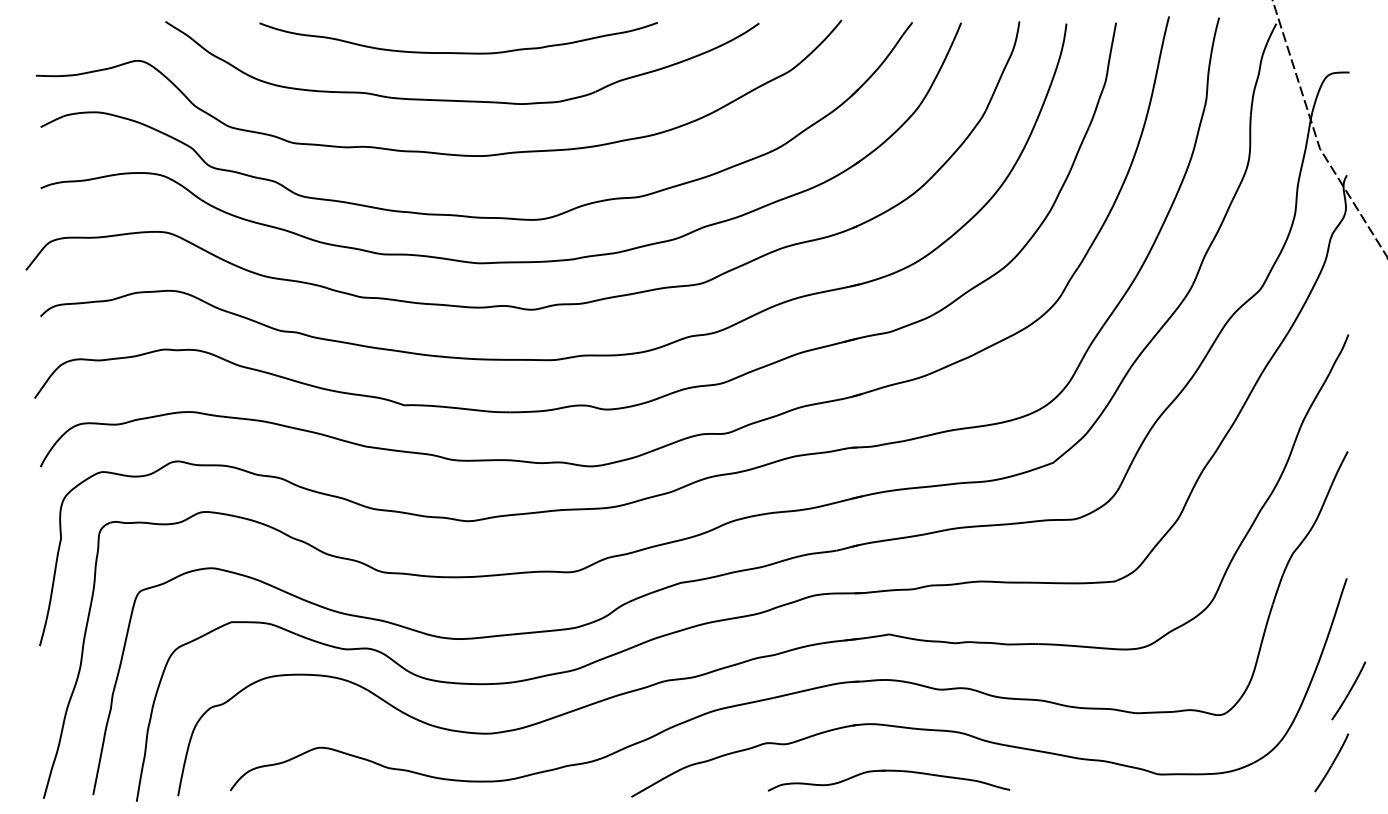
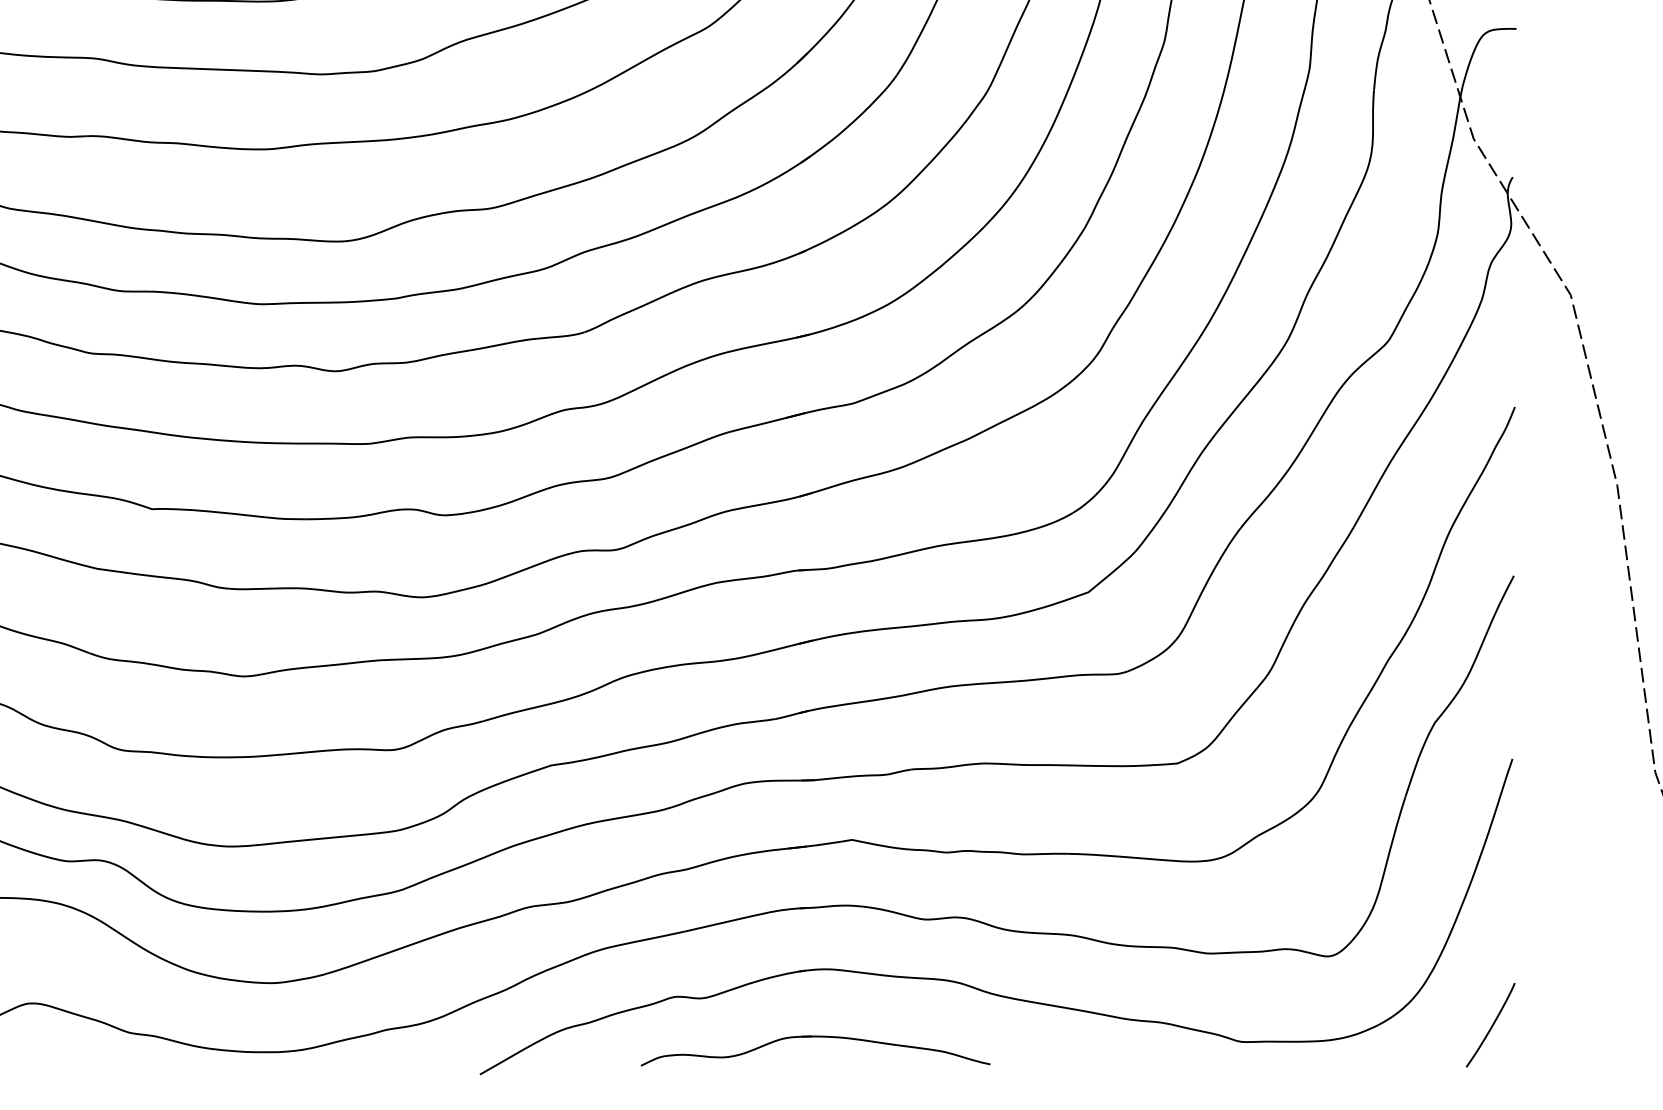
part: (1348, 690) -> (1514, 920), removed
part: (888, 771) -> (814, 1037), moved

